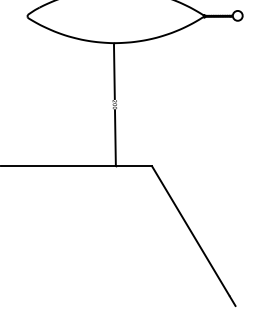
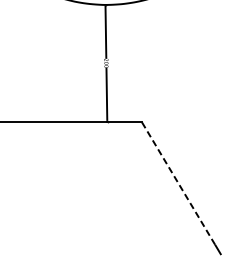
line: (190, 231) -> (178, 183), solid -> dashed

